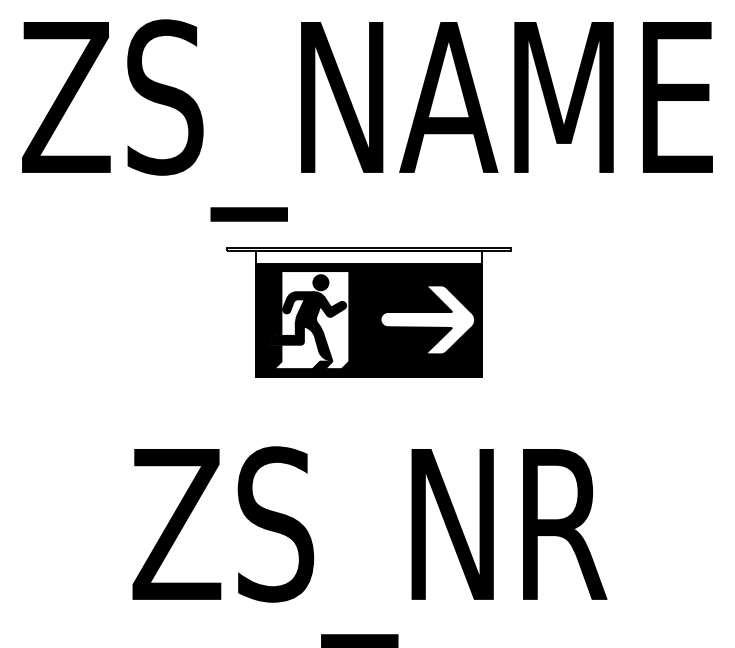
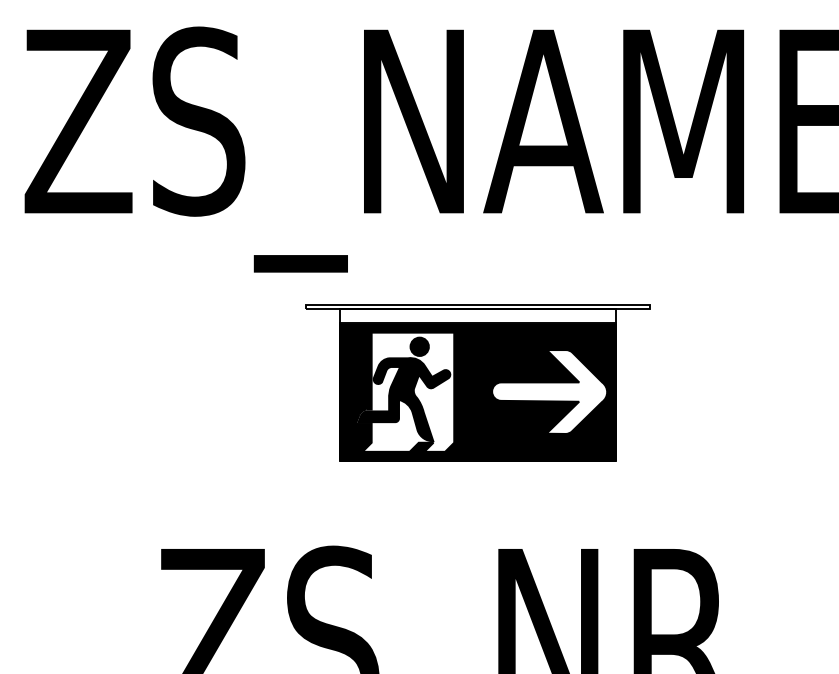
part: (368, 312) -> (477, 382), moved

